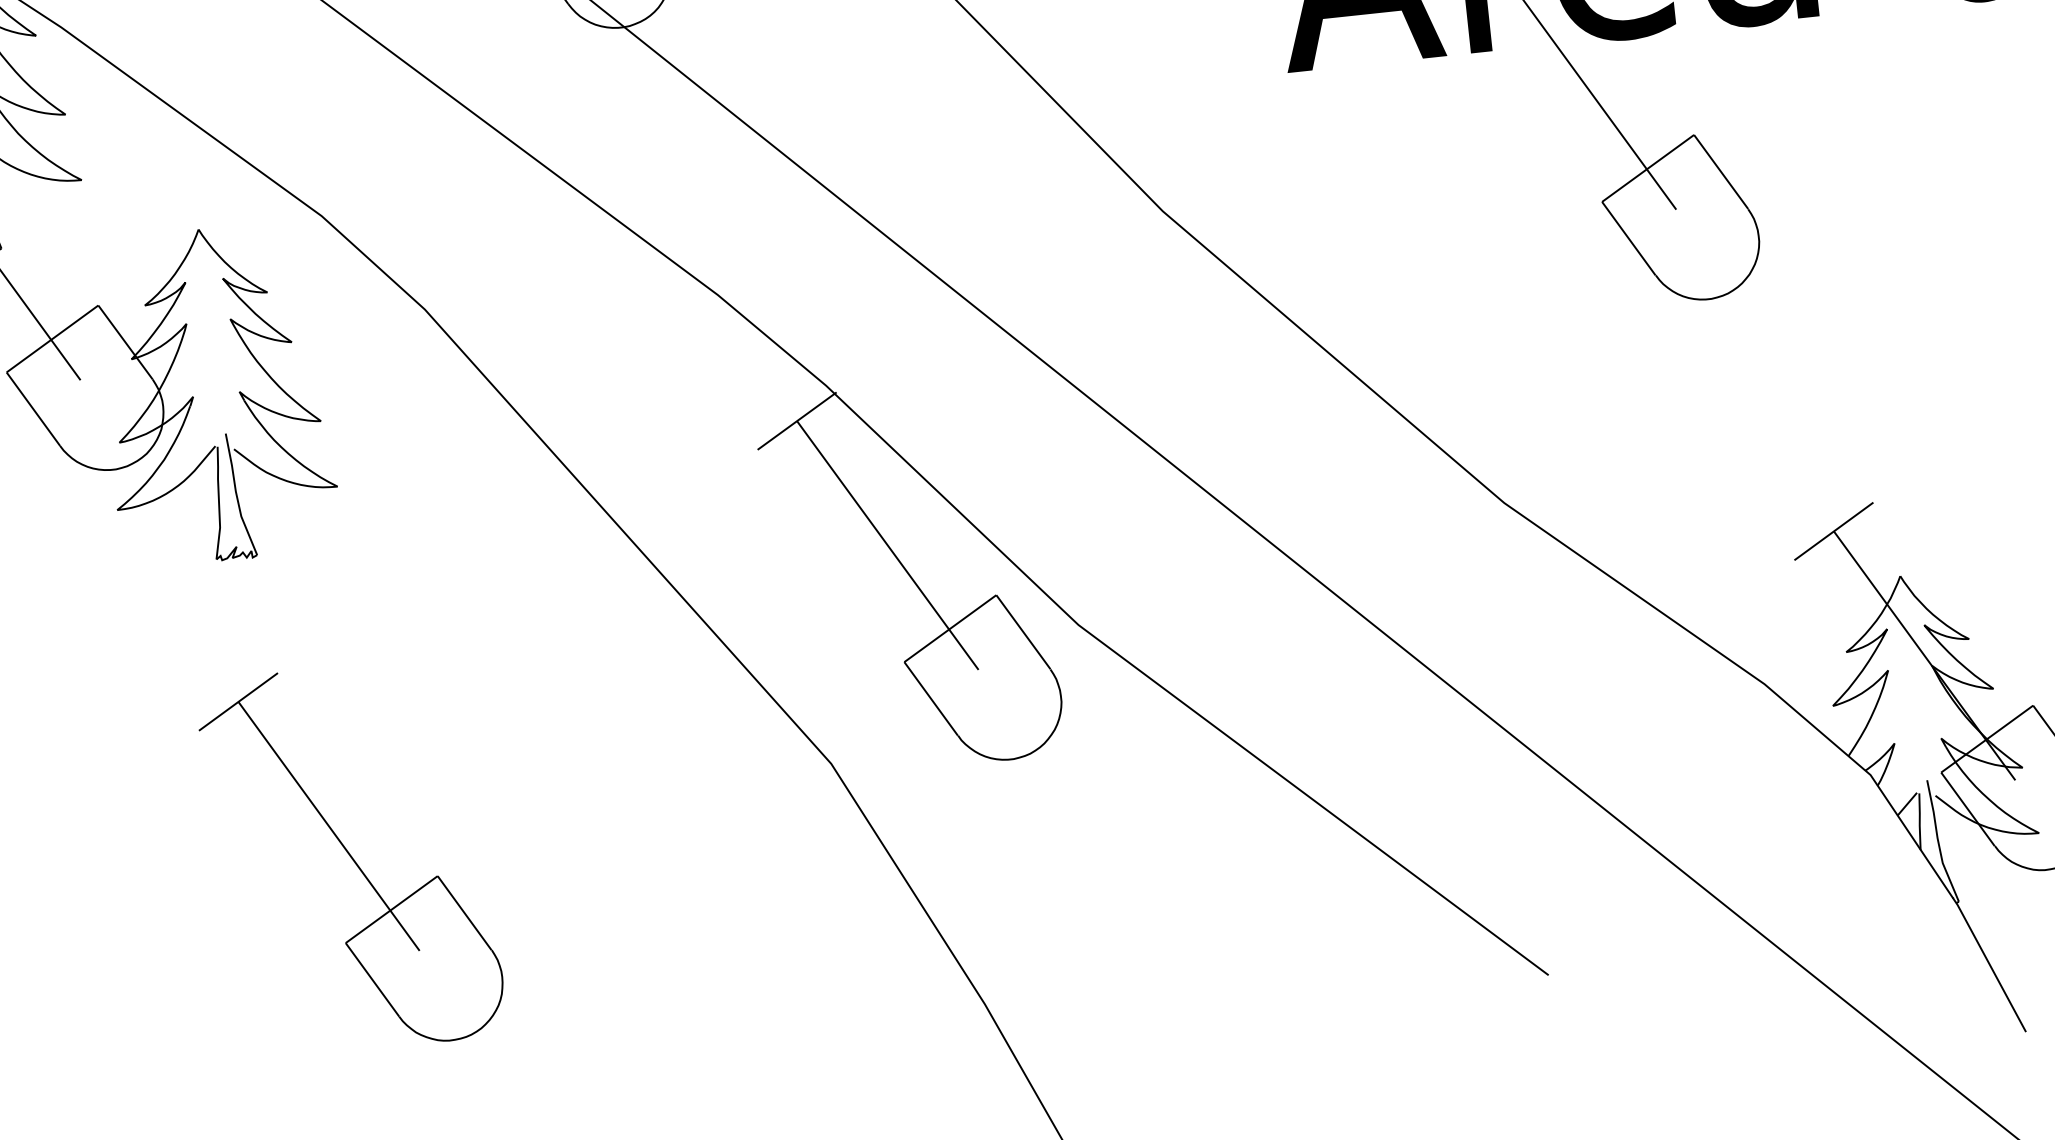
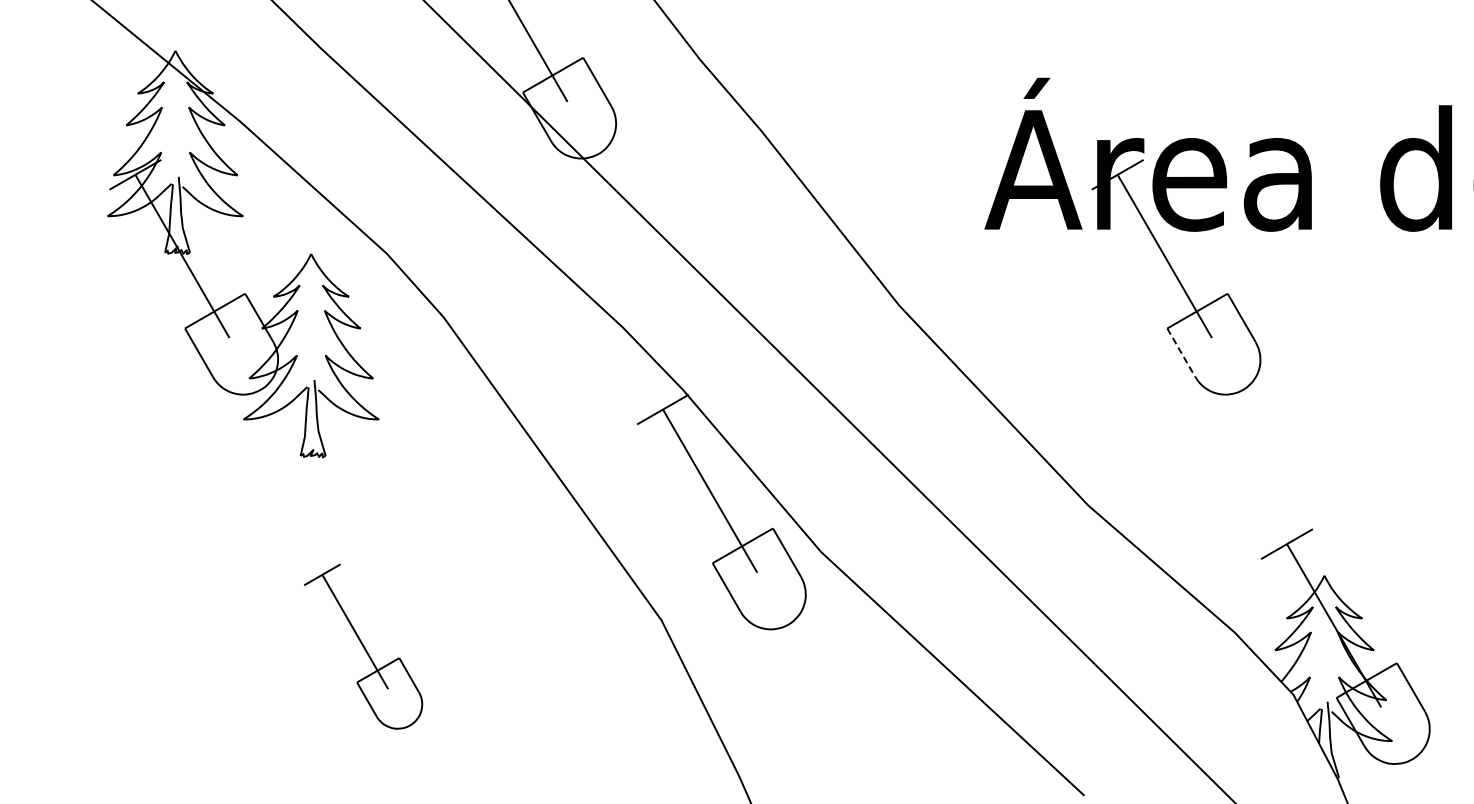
line: (1629, 238) -> (1181, 352), solid -> dashed
part: (351, 857) -> (363, 646), size x0.7

